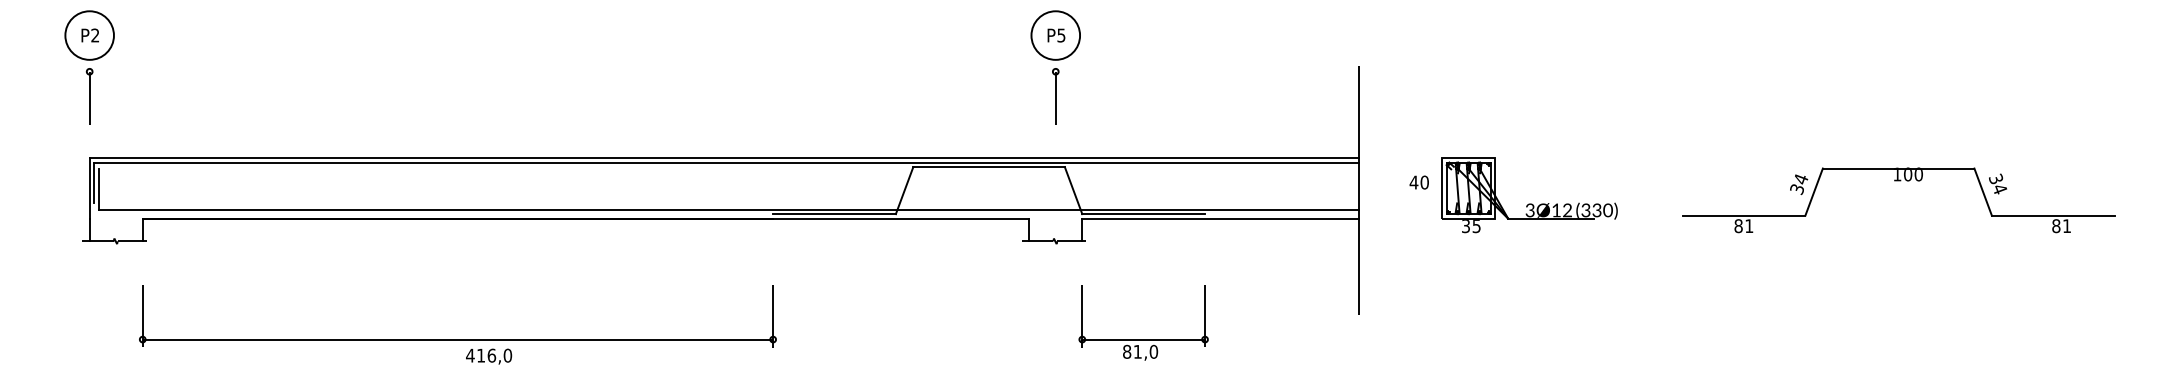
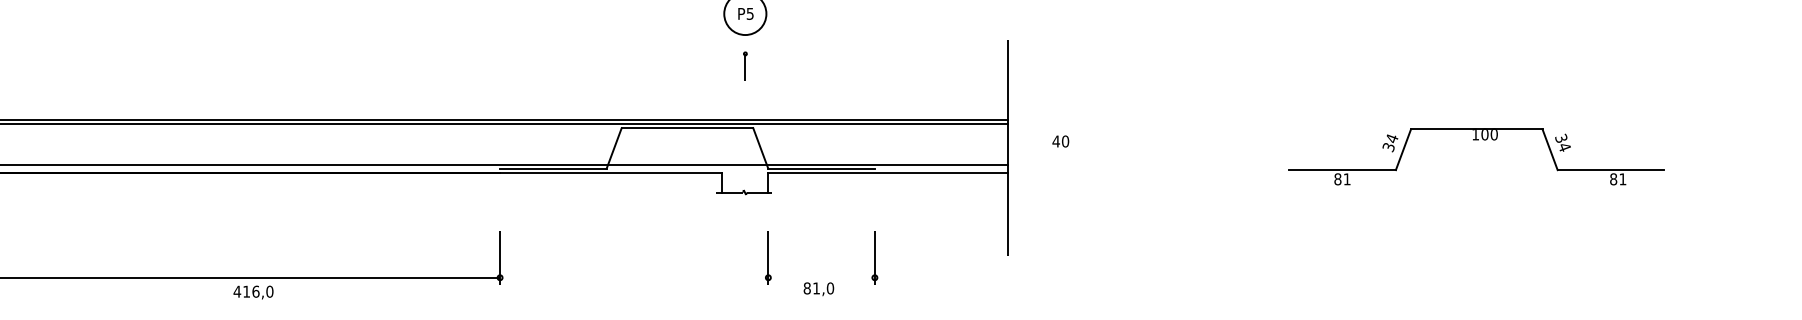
part: (1055, 96) -> (745, 66), size x0.6
part: (1529, 203) -> (1156, 159), removed
line: (1143, 339) -> (821, 277), removed

